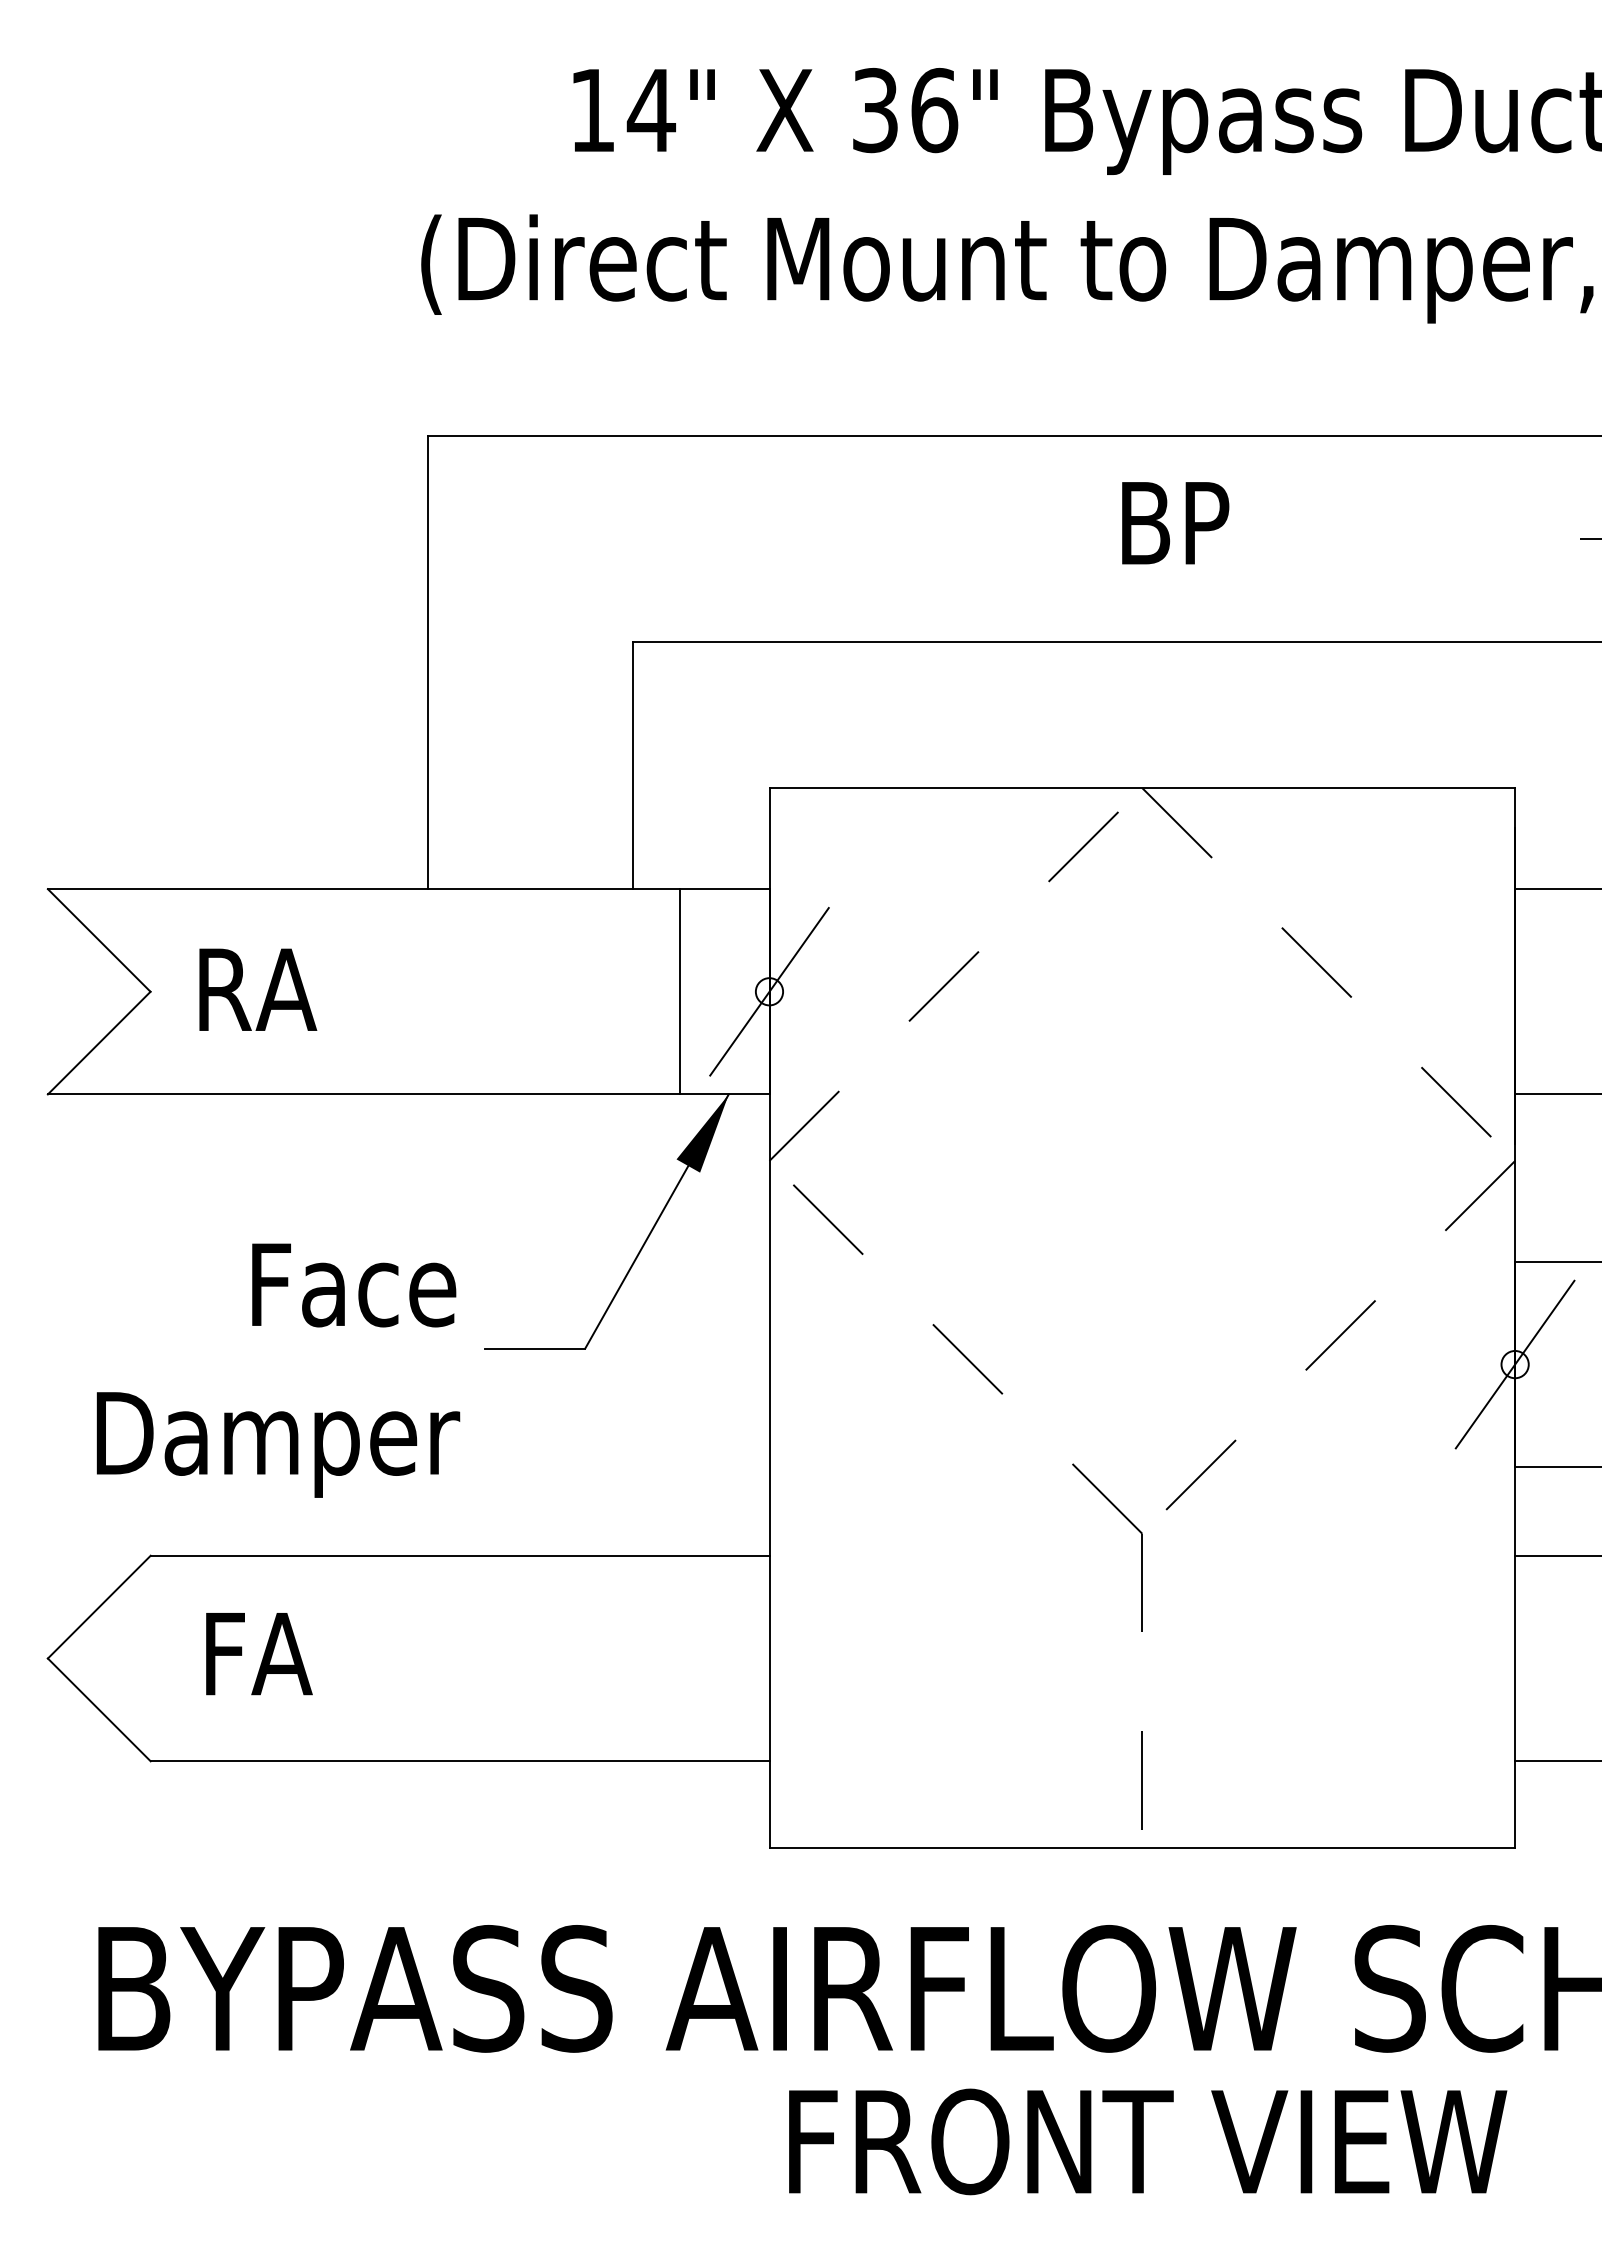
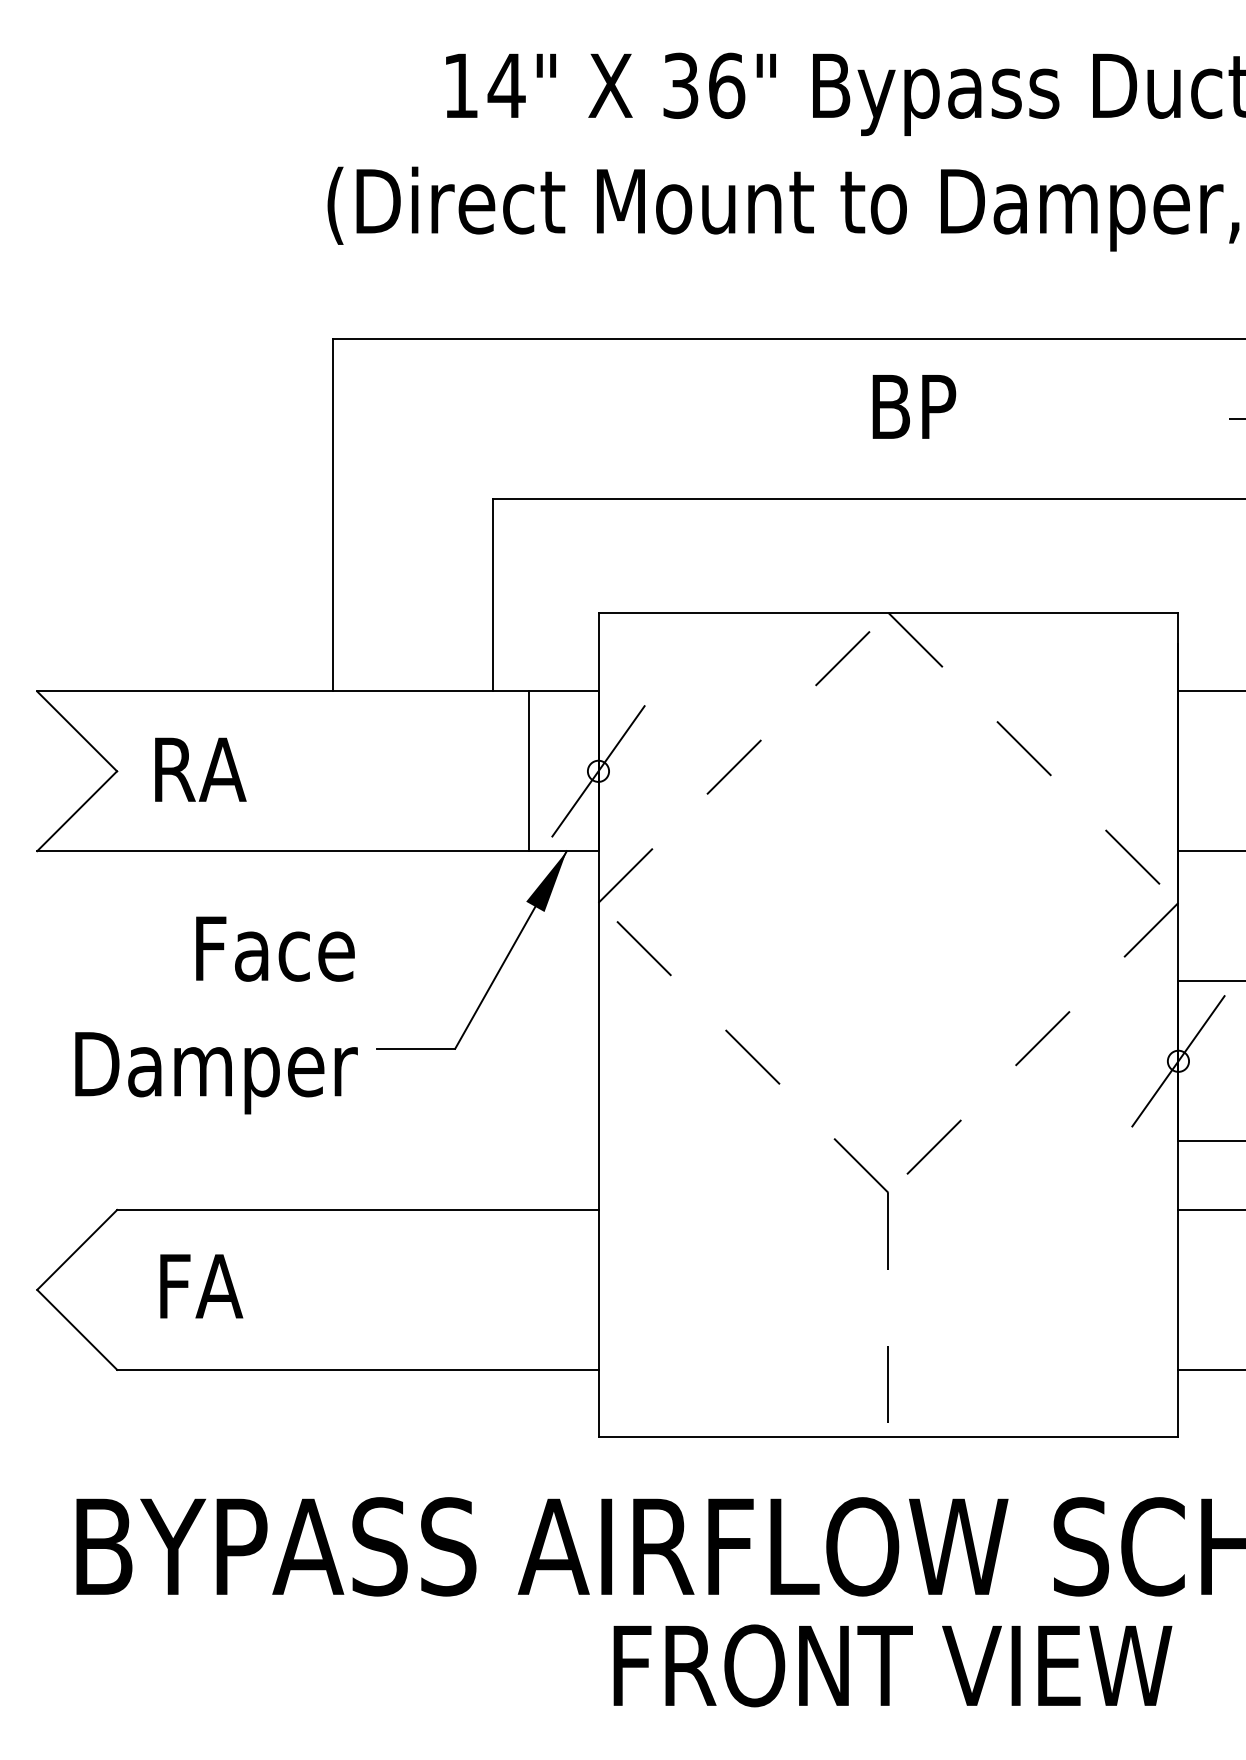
text: (278, 1370) -> (216, 1015), moved

